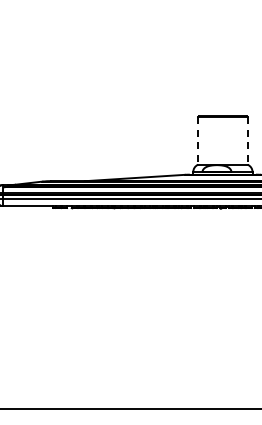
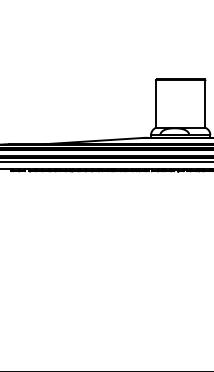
line: (198, 140) -> (156, 103), dashed -> solid
line: (247, 140) -> (205, 103), dashed -> solid

